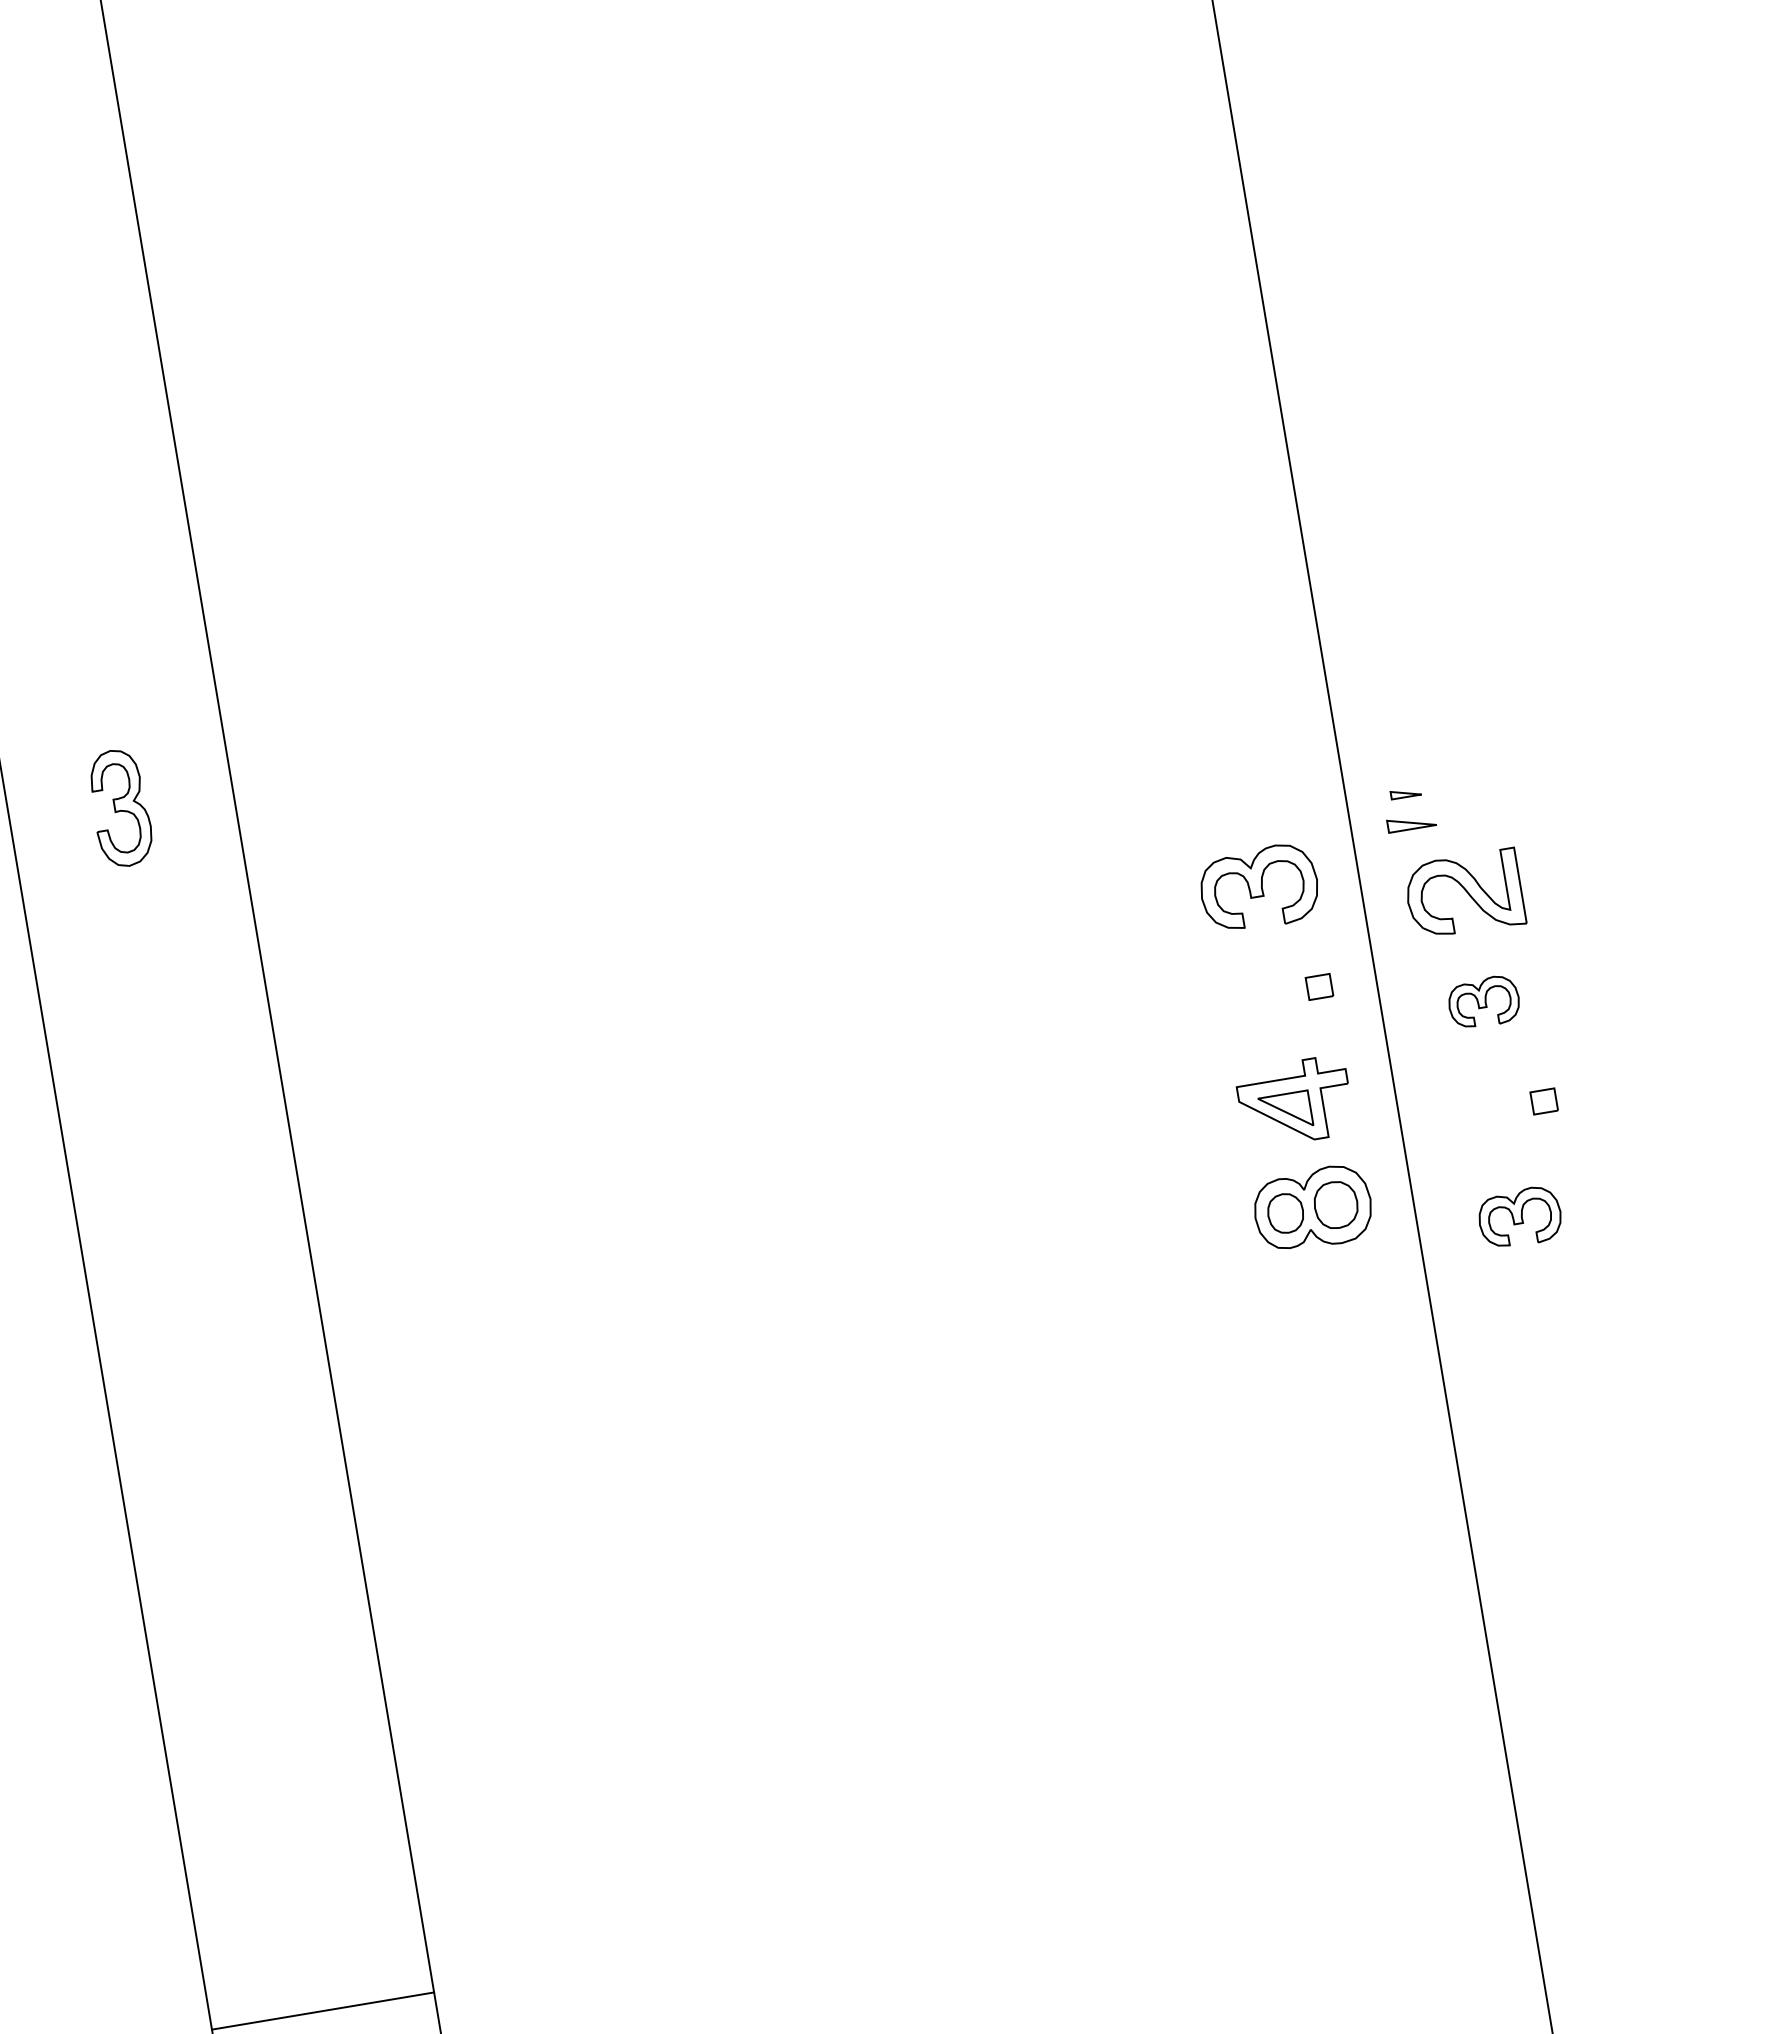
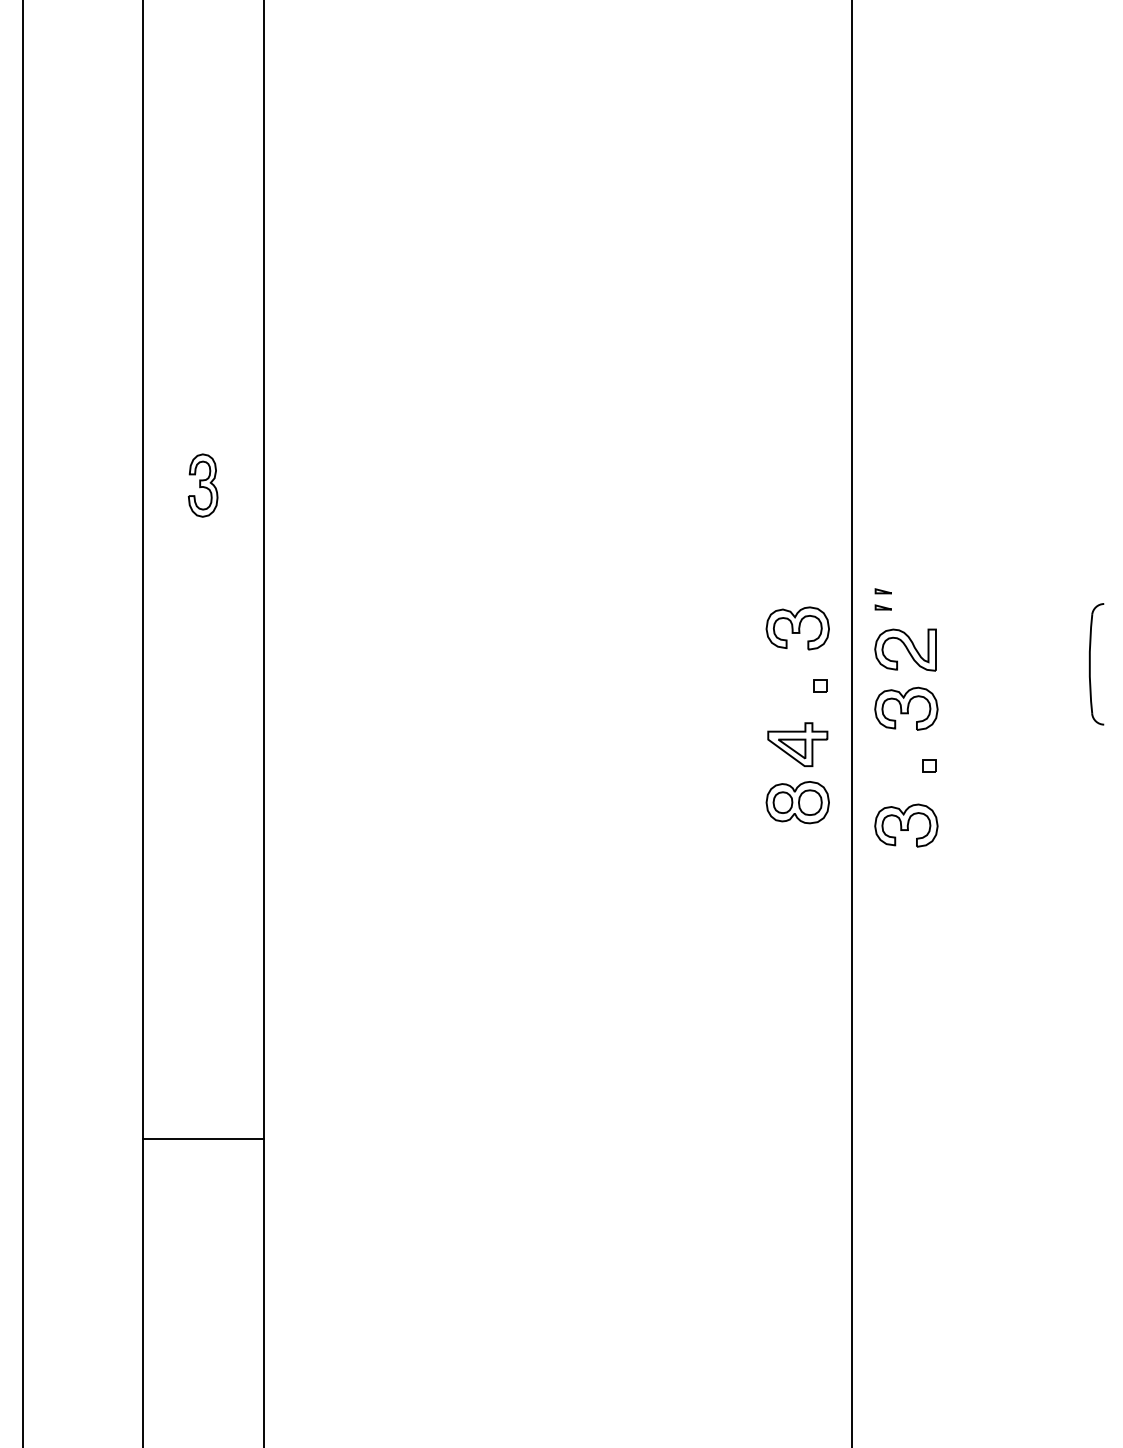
part: (1408, 823) -> (882, 607), size x0.62
part: (1484, 1001) -> (906, 708), size x1.67
part: (1520, 1217) -> (906, 825), size x1.43

